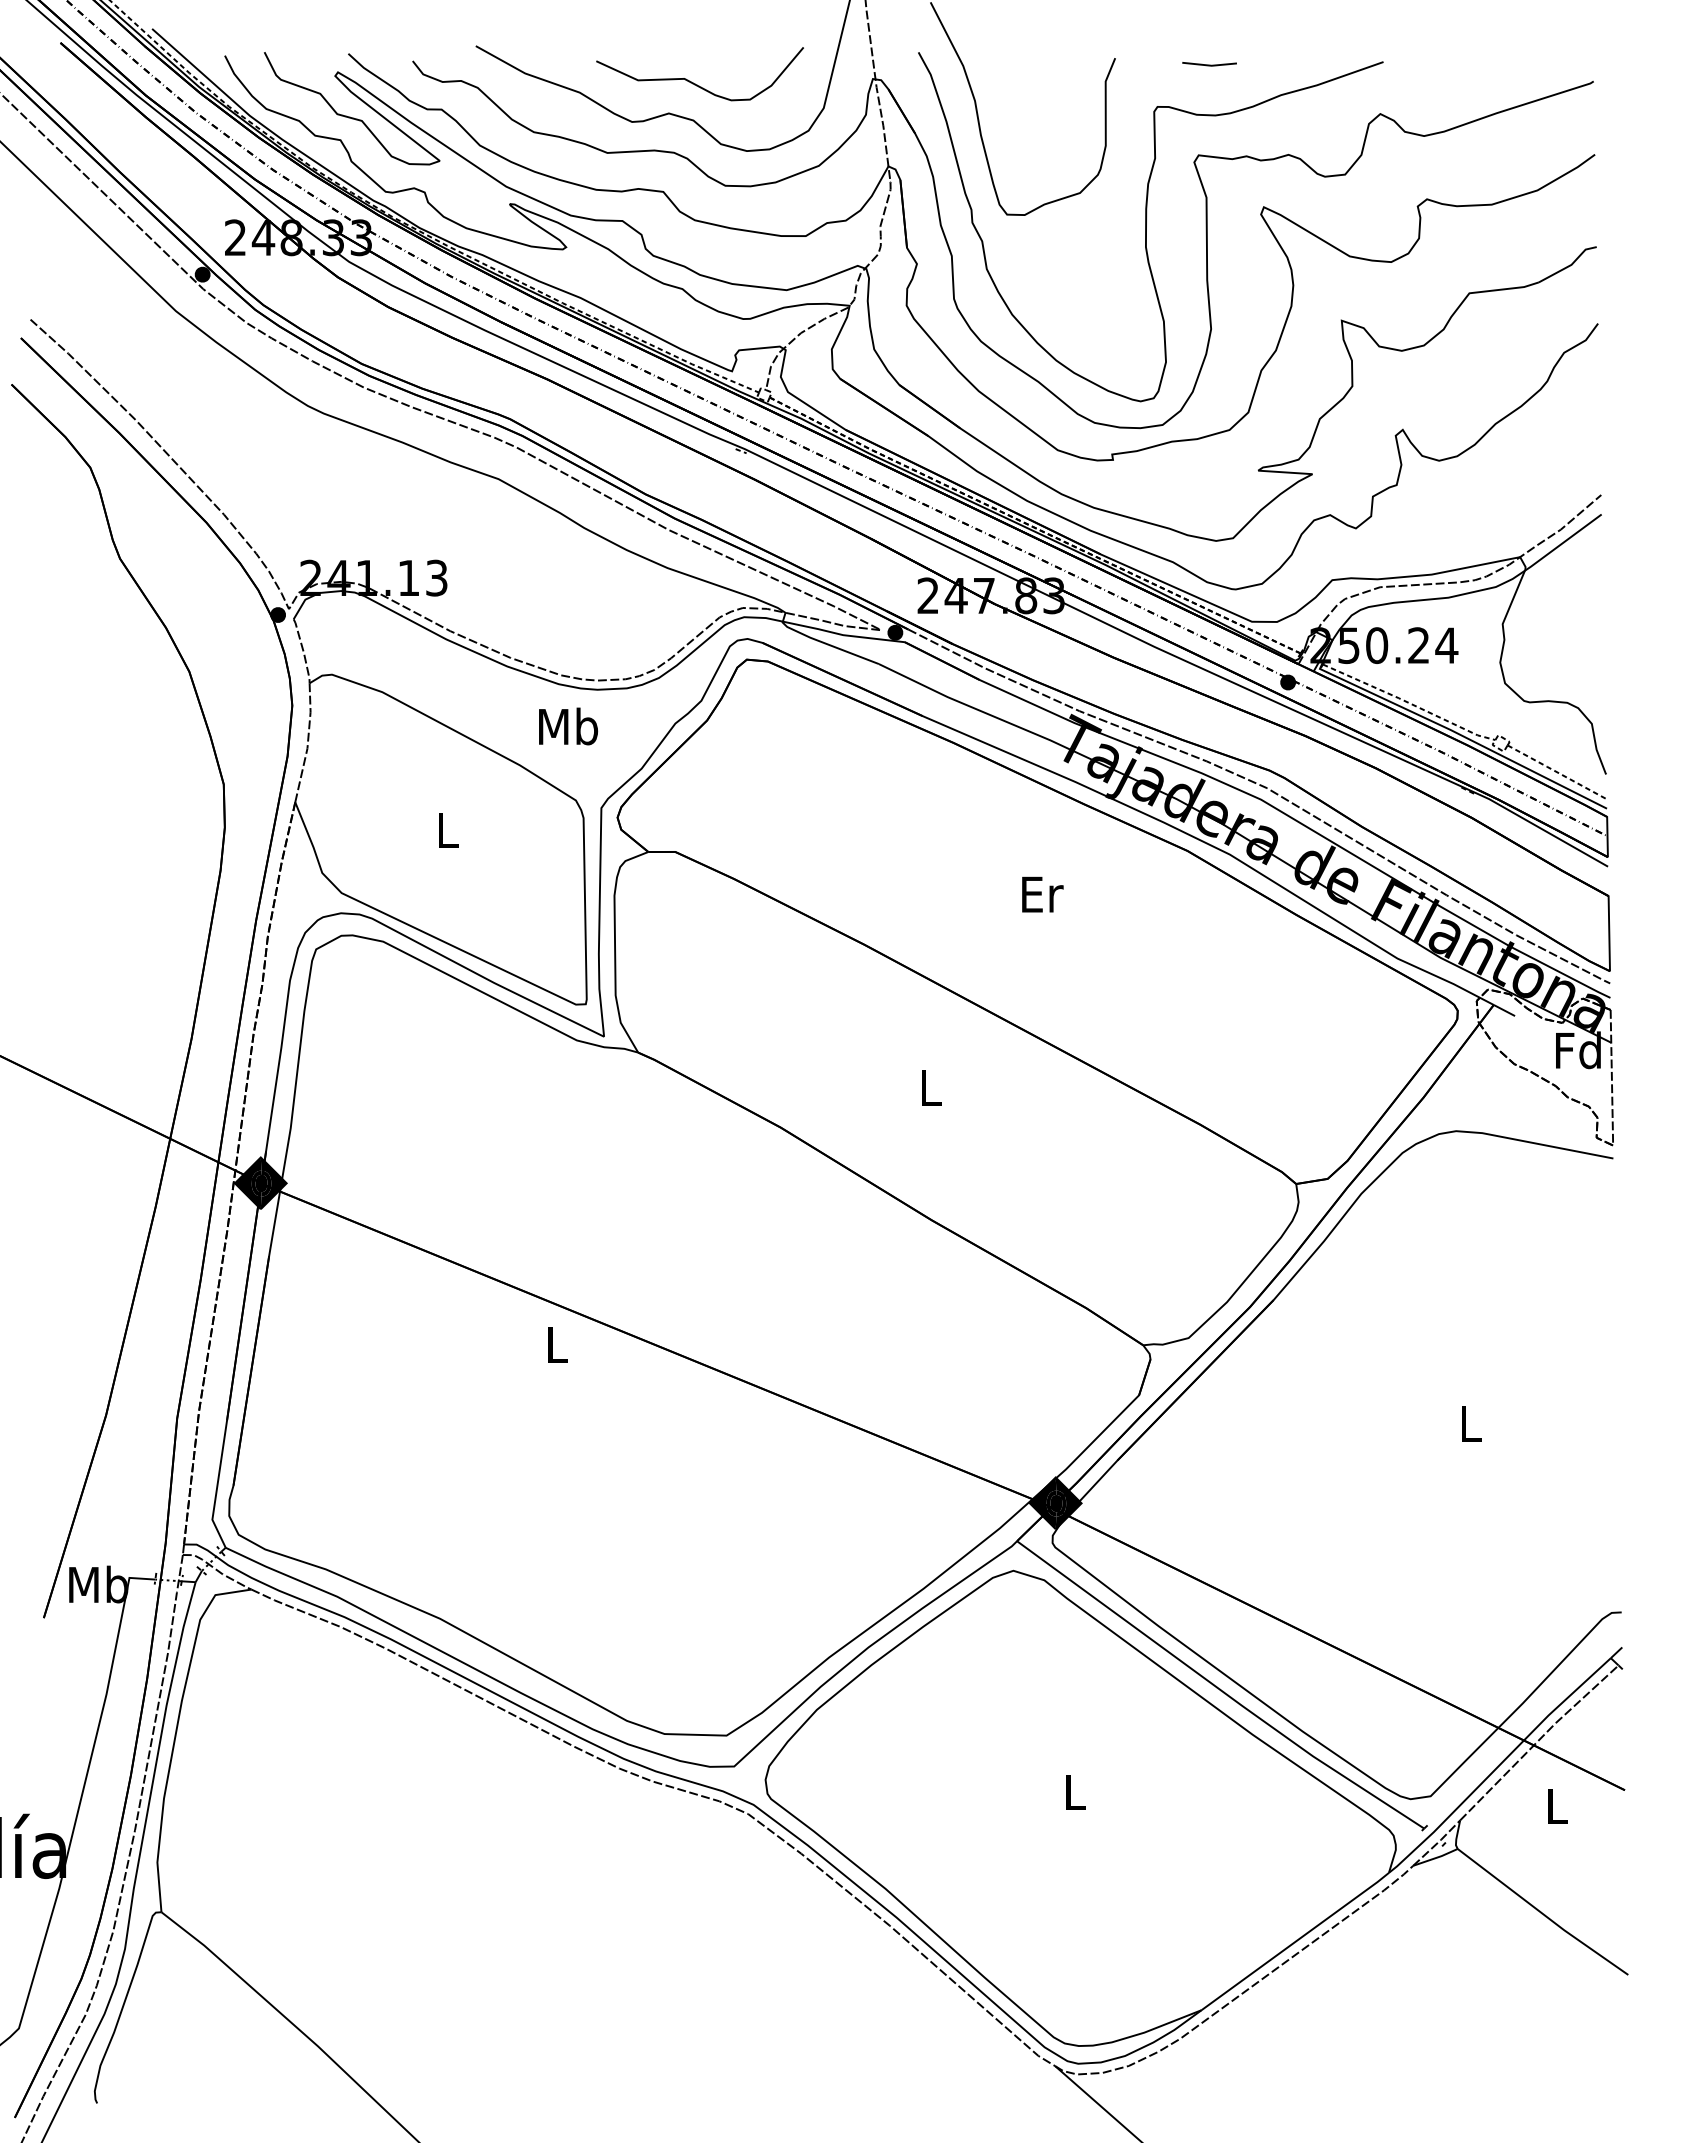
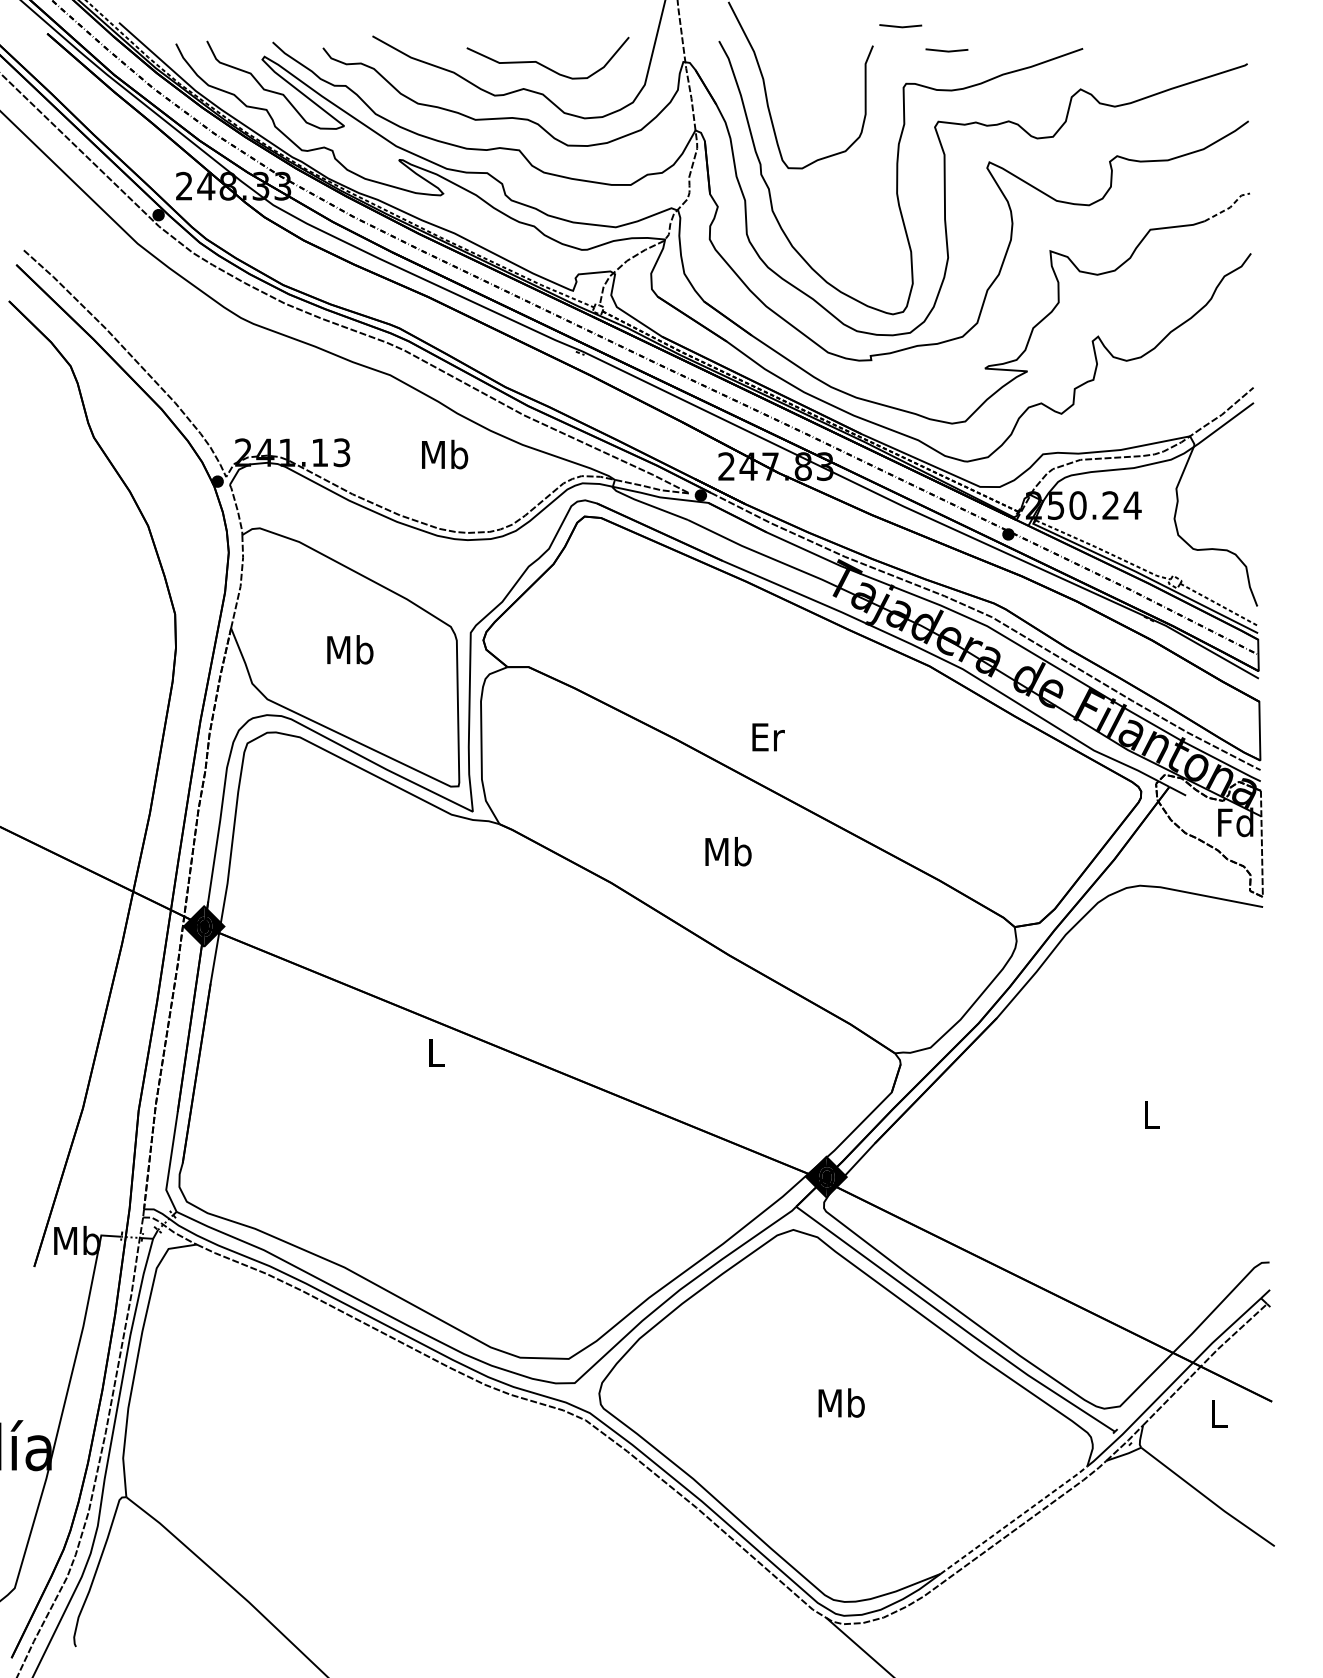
line: (1150, 33) -> (900, 26), added
line: (1570, 265) -> (1229, 207), solid -> dashed
text: (568, 726) -> (445, 454), moved
text: (447, 829) -> (350, 649), L -> Mb
text: (1042, 894) -> (768, 737), moved
text: (930, 1087) -> (728, 851), L -> Mb
text: (1074, 1791) -> (841, 1402), L -> Mb
line: (1296, 1941) -> (1014, 1520), solid -> dashed

